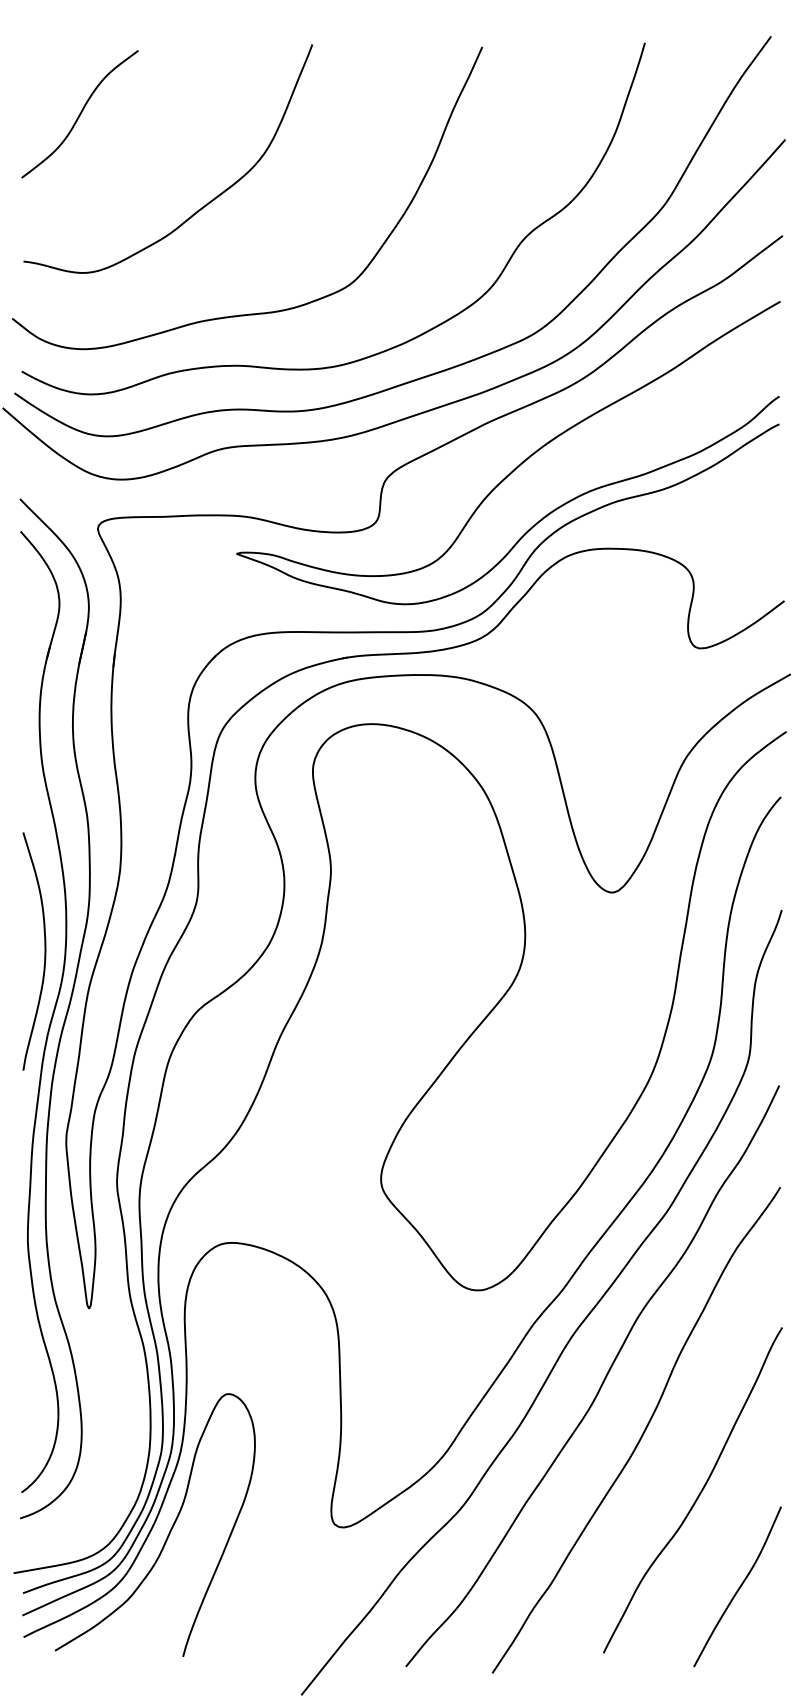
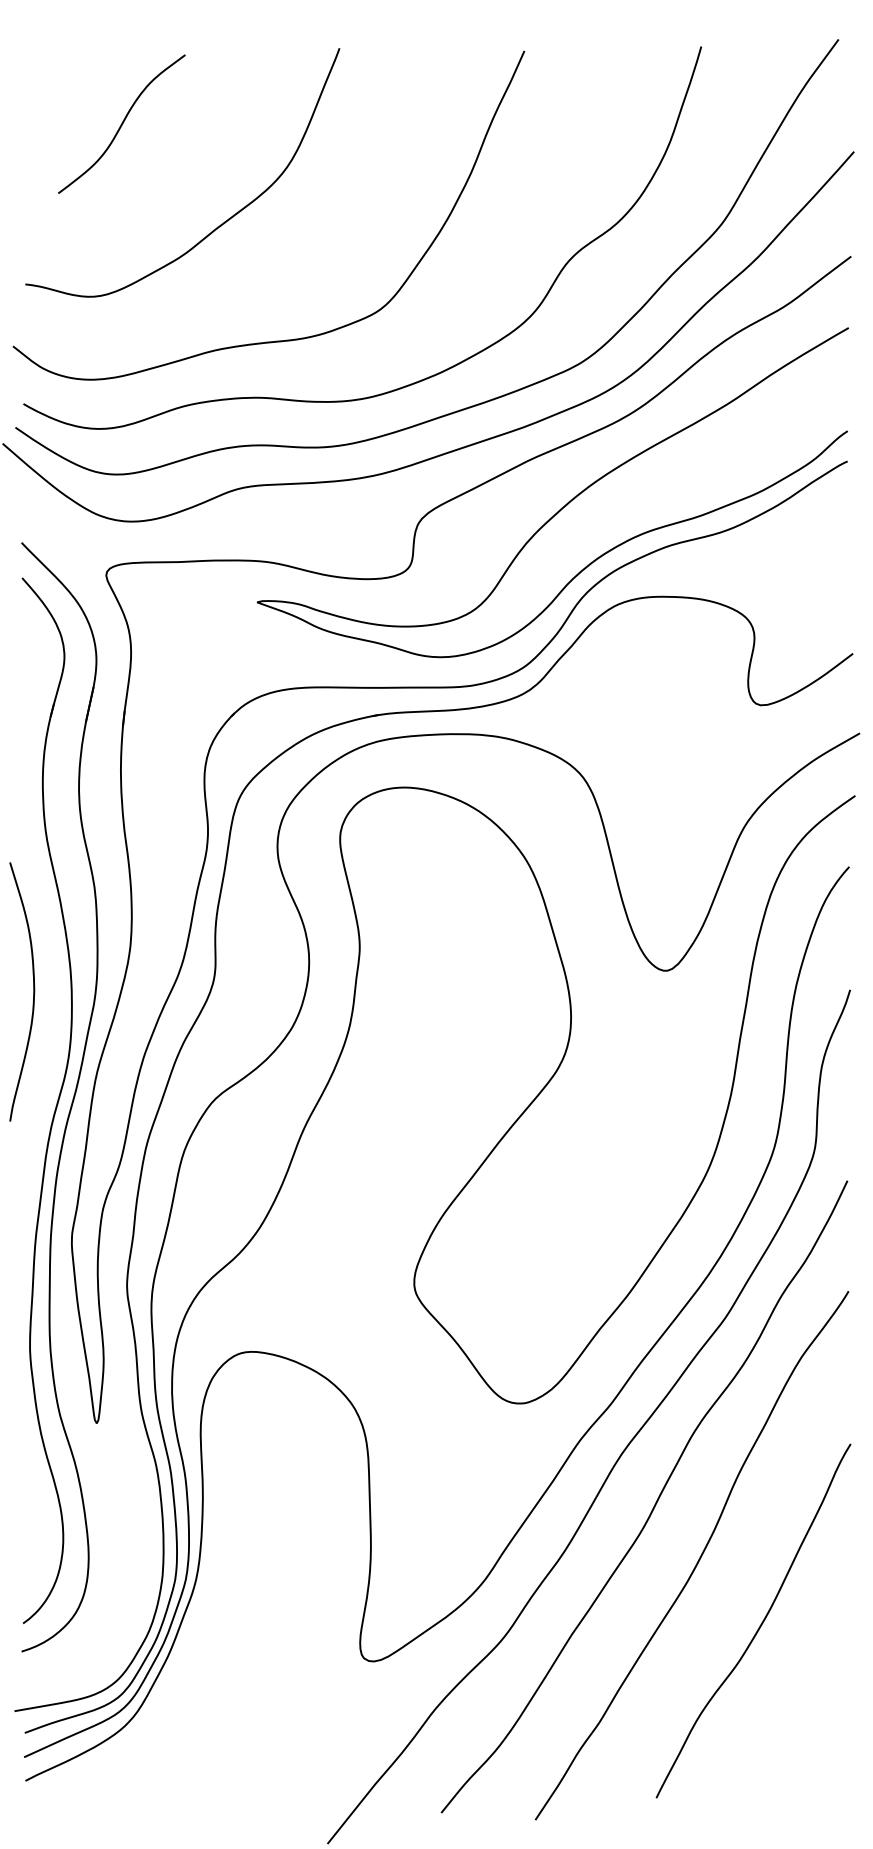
curve: (79, 113) -> (121, 123), moved
curve: (44, 951) -> (33, 991), moved
curve: (168, 1532) -> (183, 1666), removed
curve: (738, 1587) -> (803, 1726), removed

